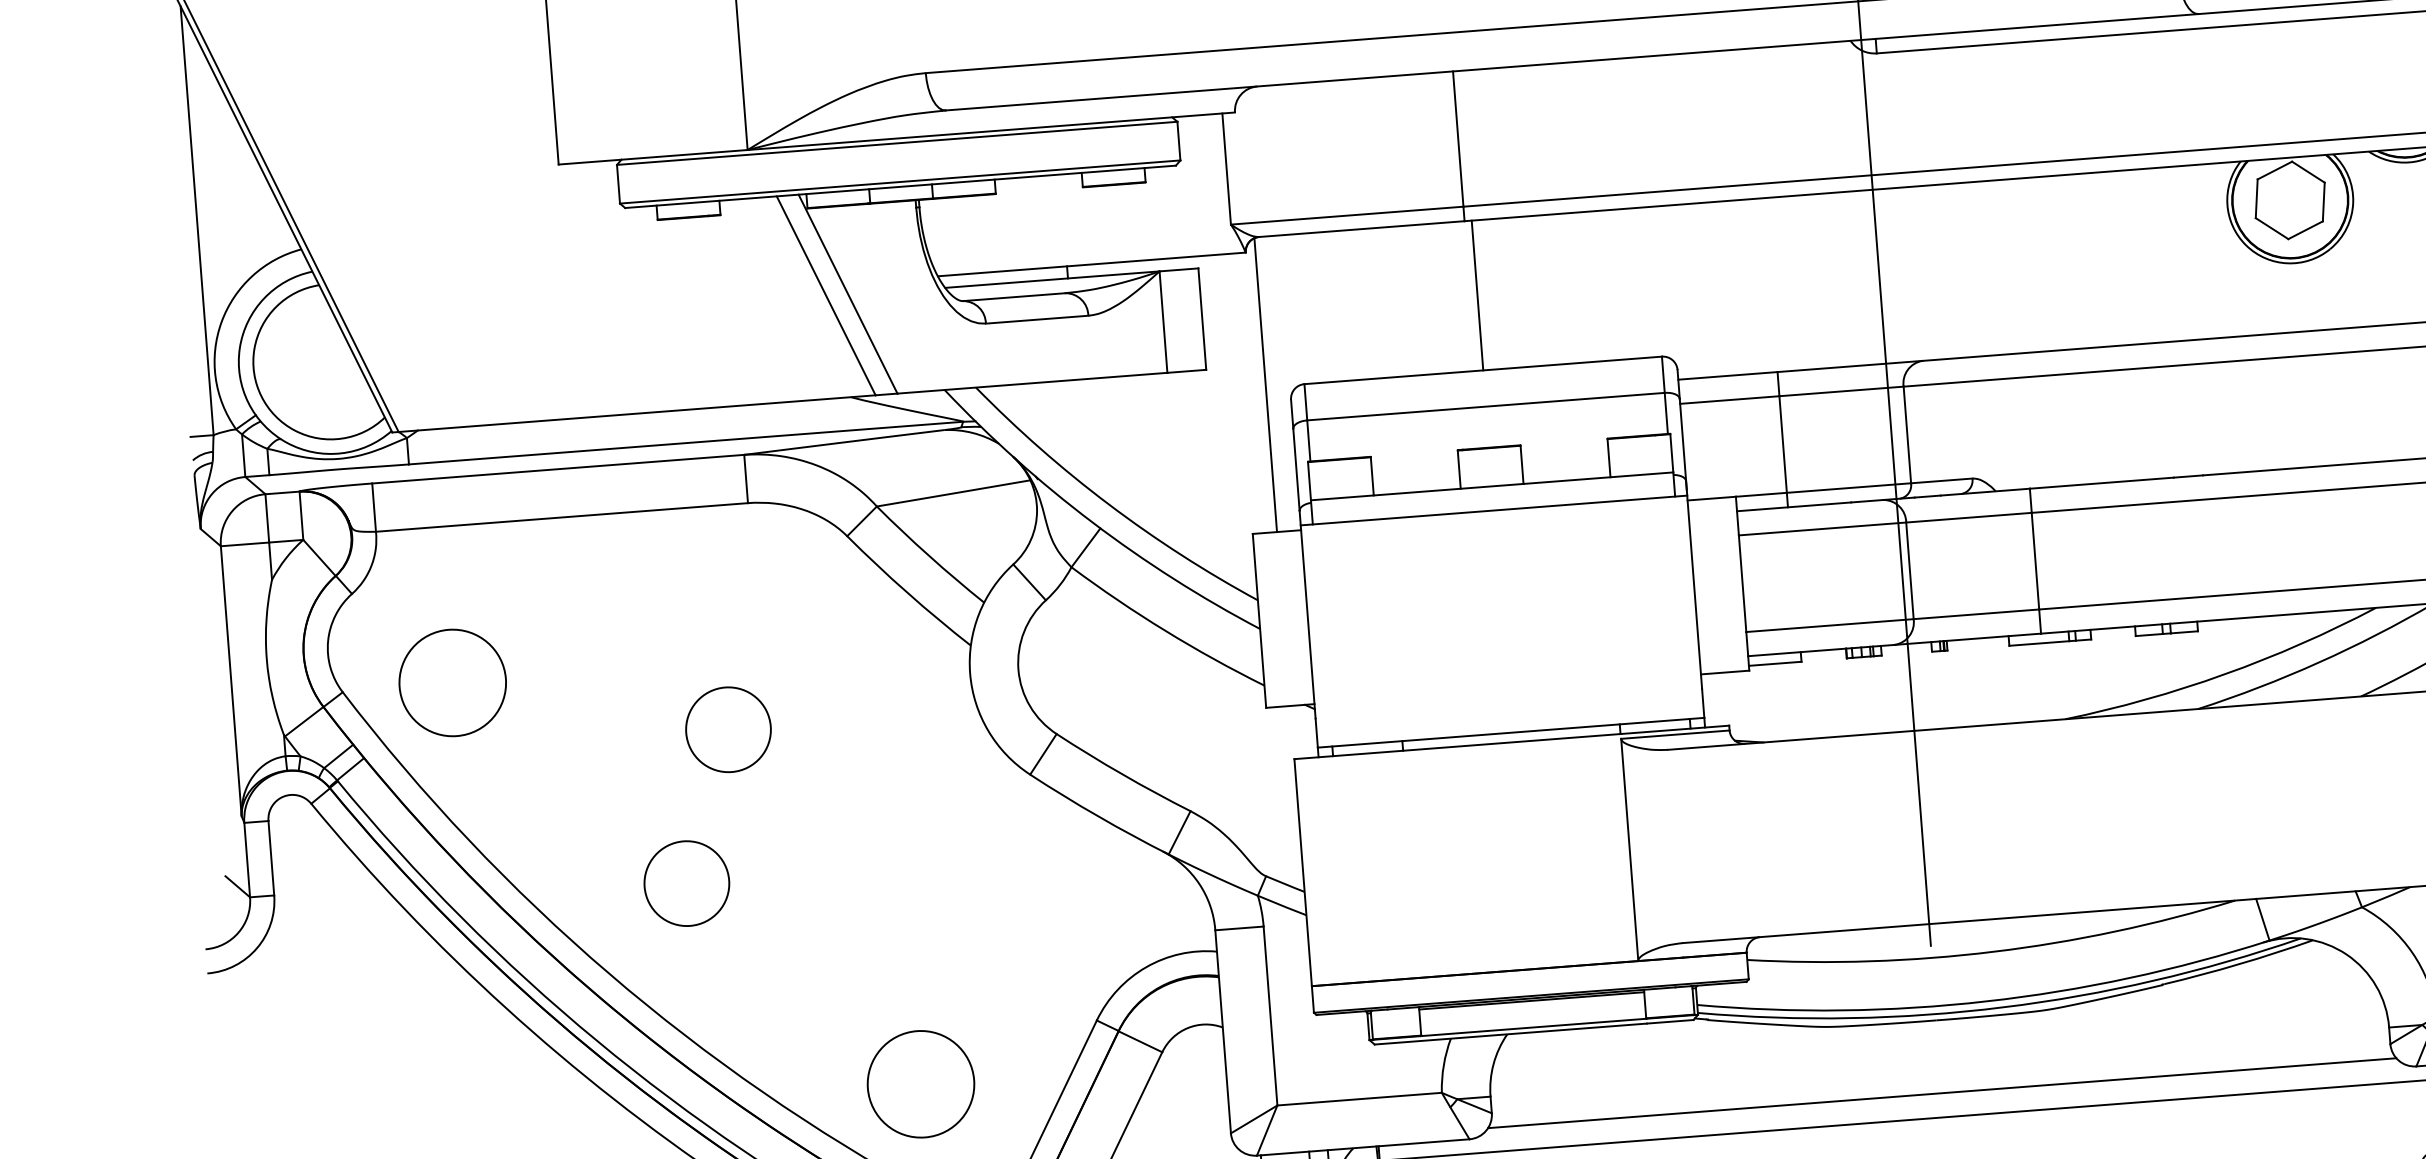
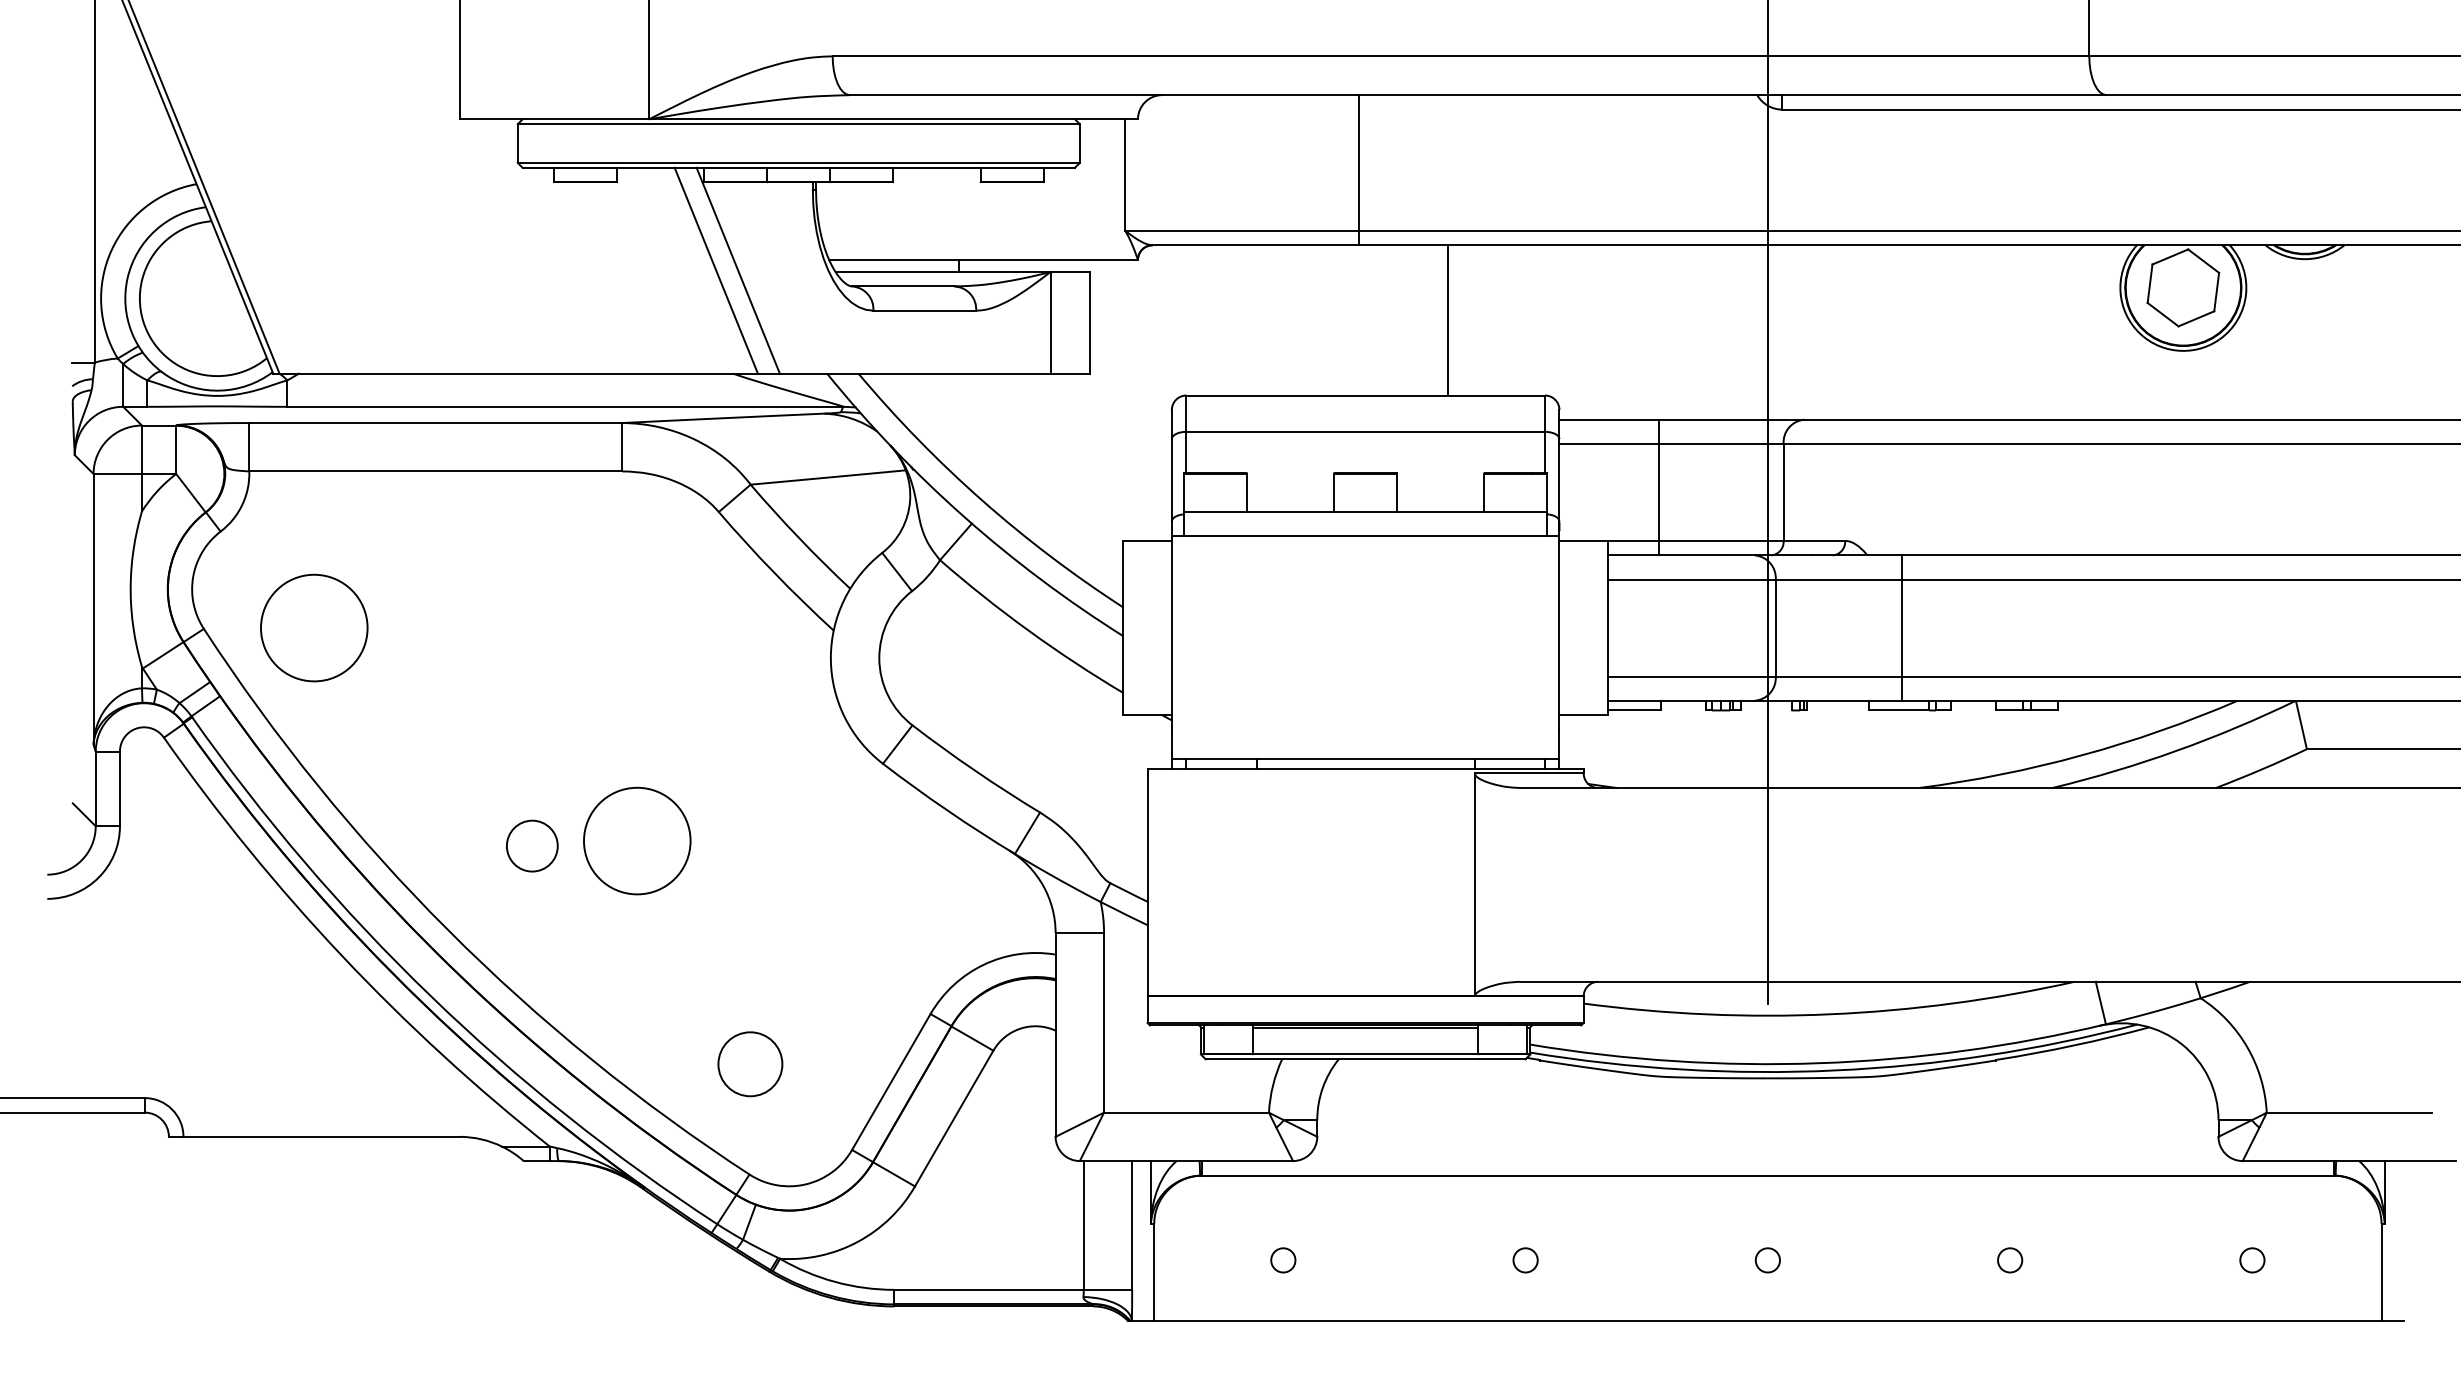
line: (1477, 295) -> (1447, 320), moved
line: (1265, 385) -> (1147, 393), removed
circle: (728, 729) -> (585, 695), removed
circle: (791, 869) -> (637, 840), added
circle: (686, 883) -> (531, 845), size x0.6
circle: (921, 1084) -> (750, 1064), size x0.6
line: (1941, 1093) -> (1767, 1151), removed

